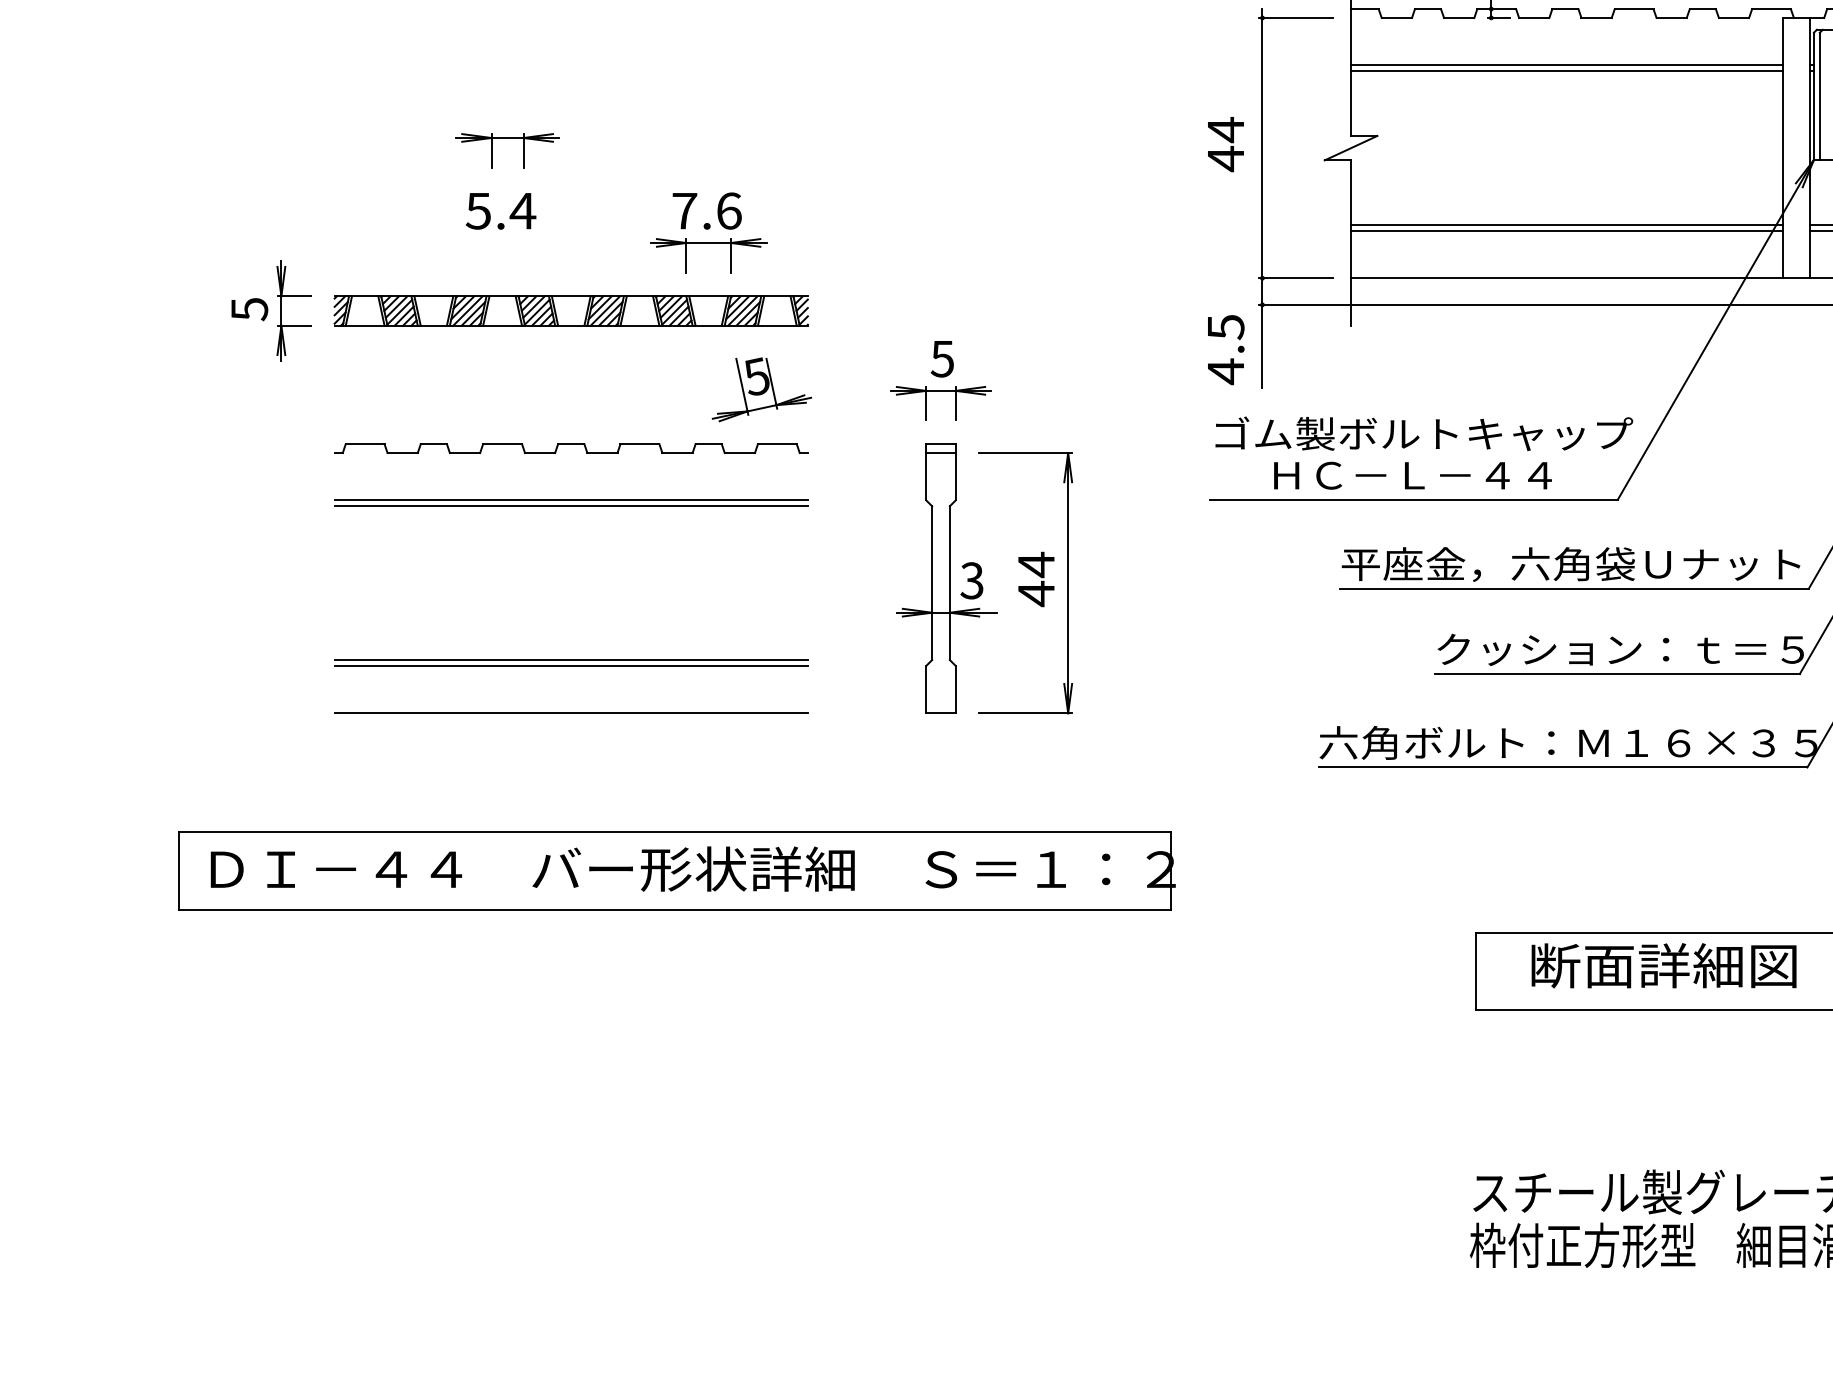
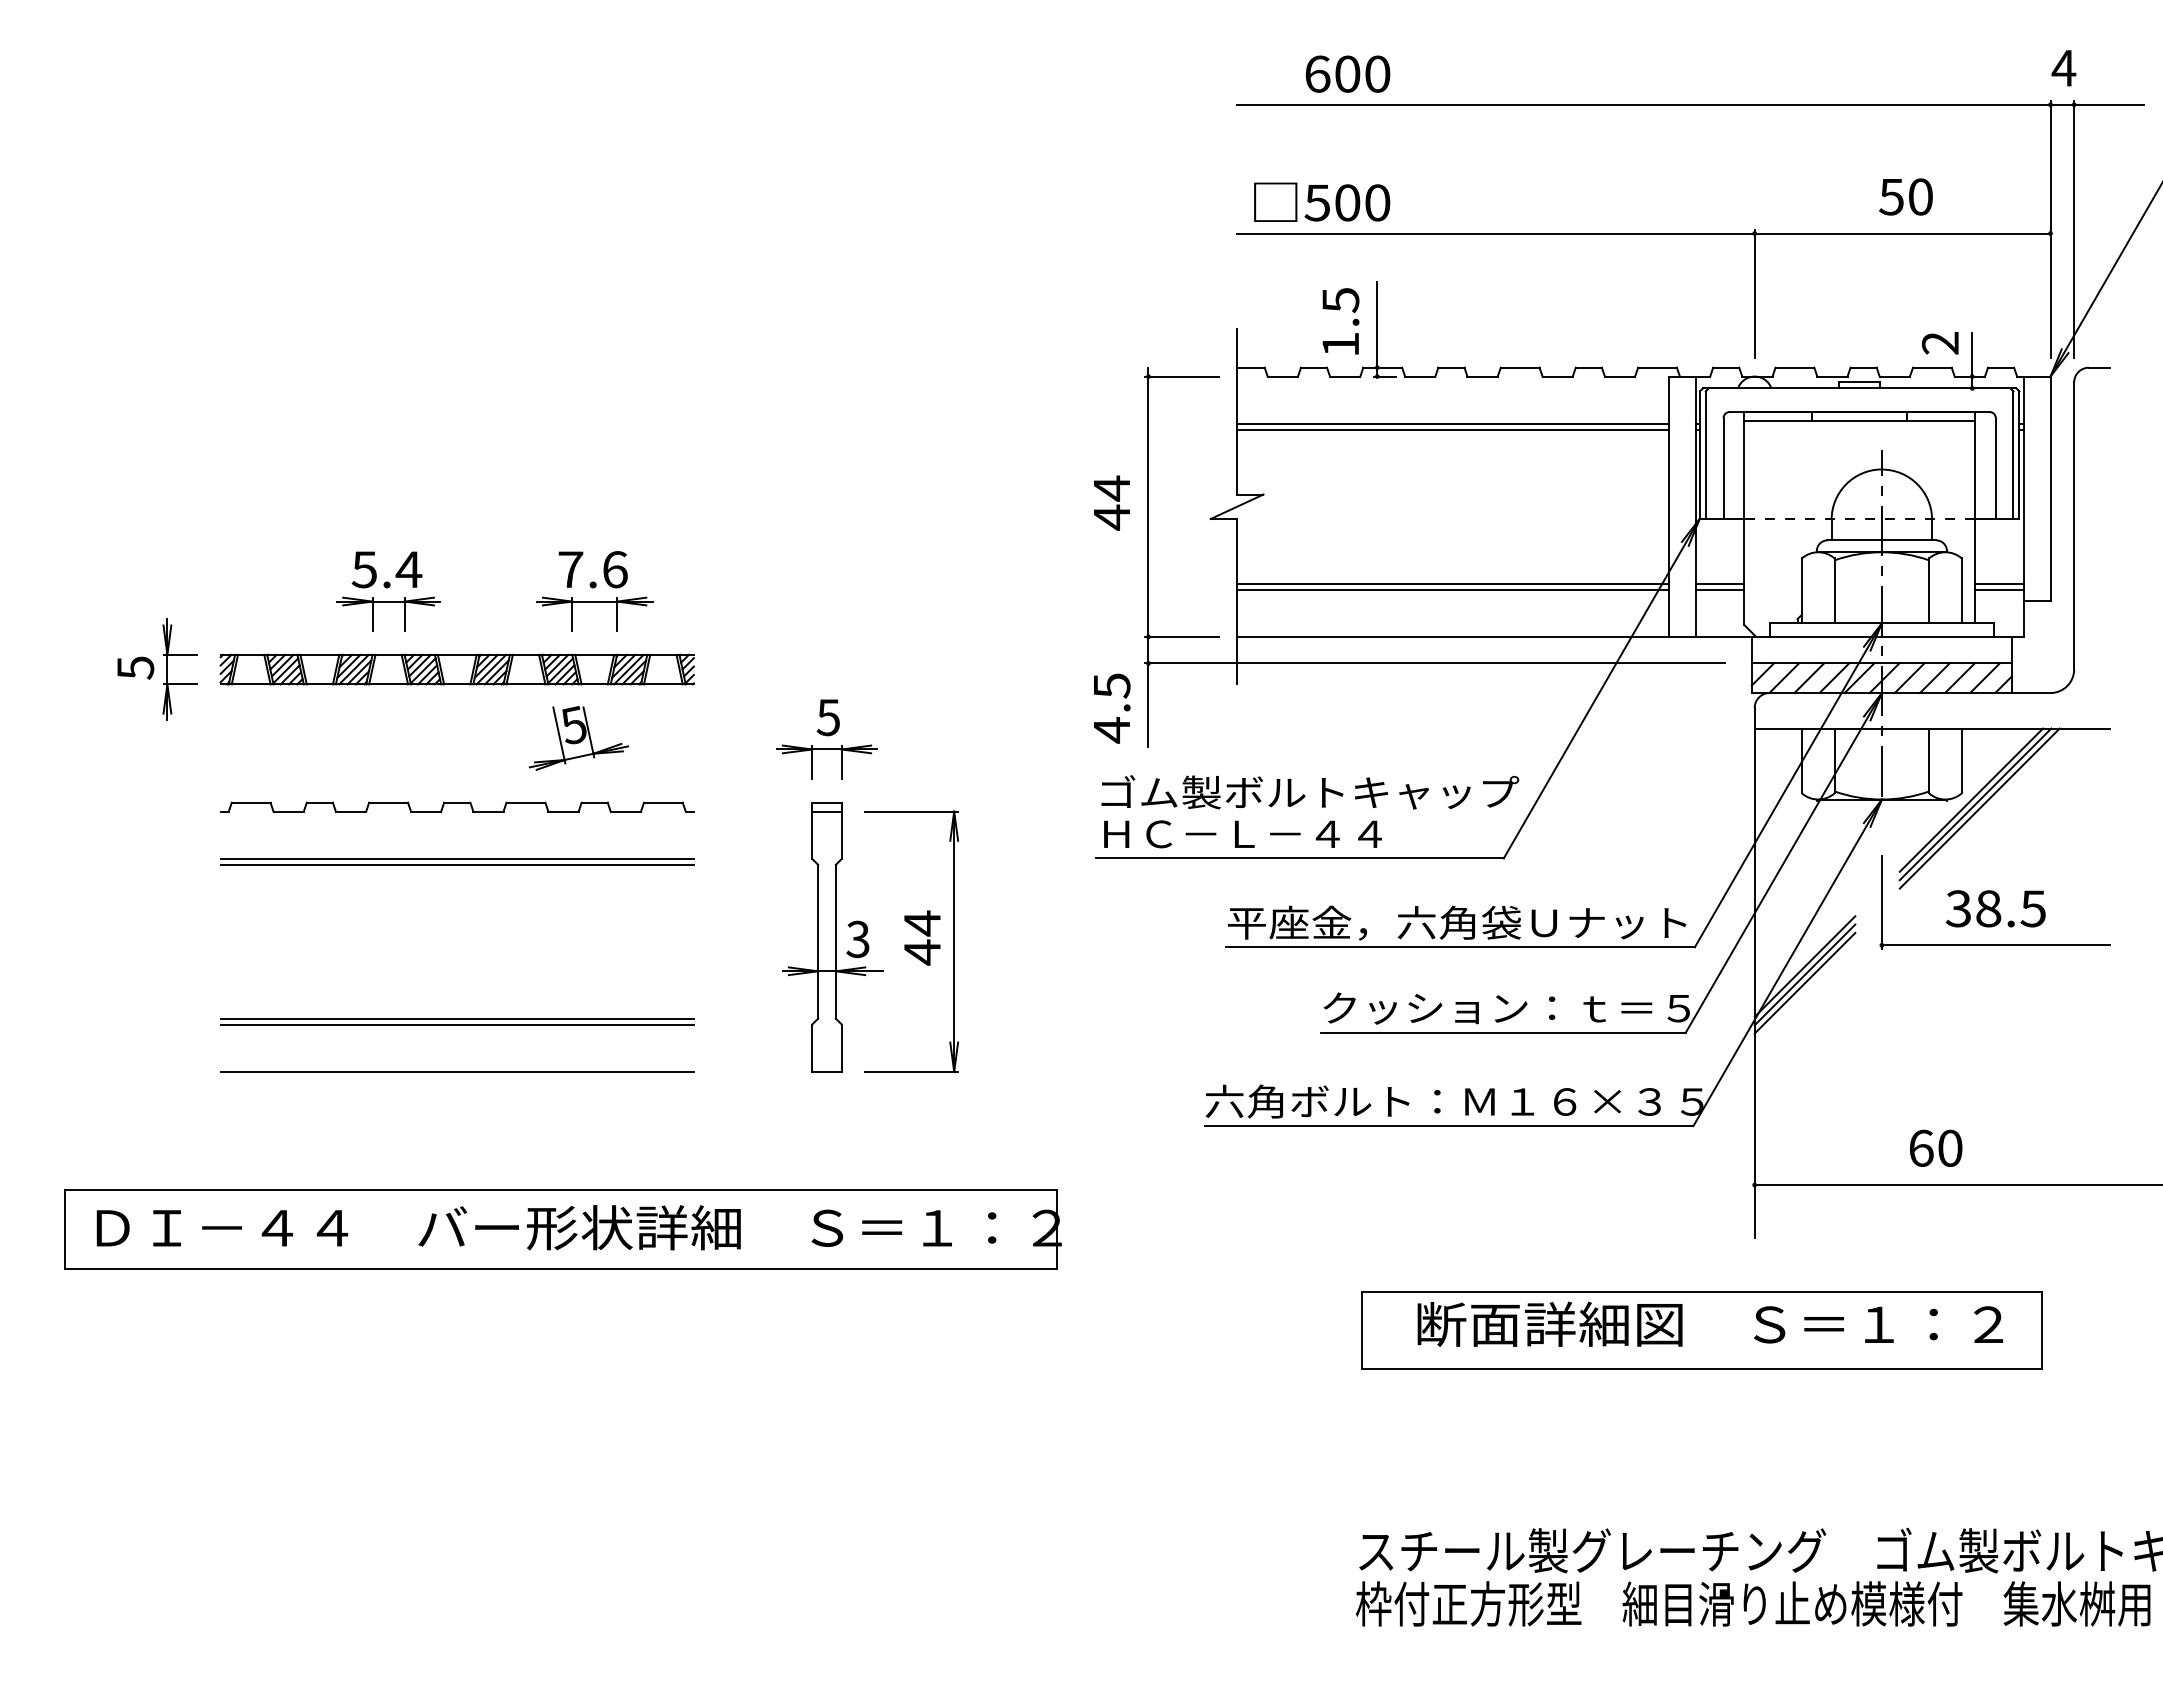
part: (507, 138) -> (388, 602), moved
part: (761, 389) -> (578, 738), moved
text: (1412, 475) -> (1242, 834), moved

